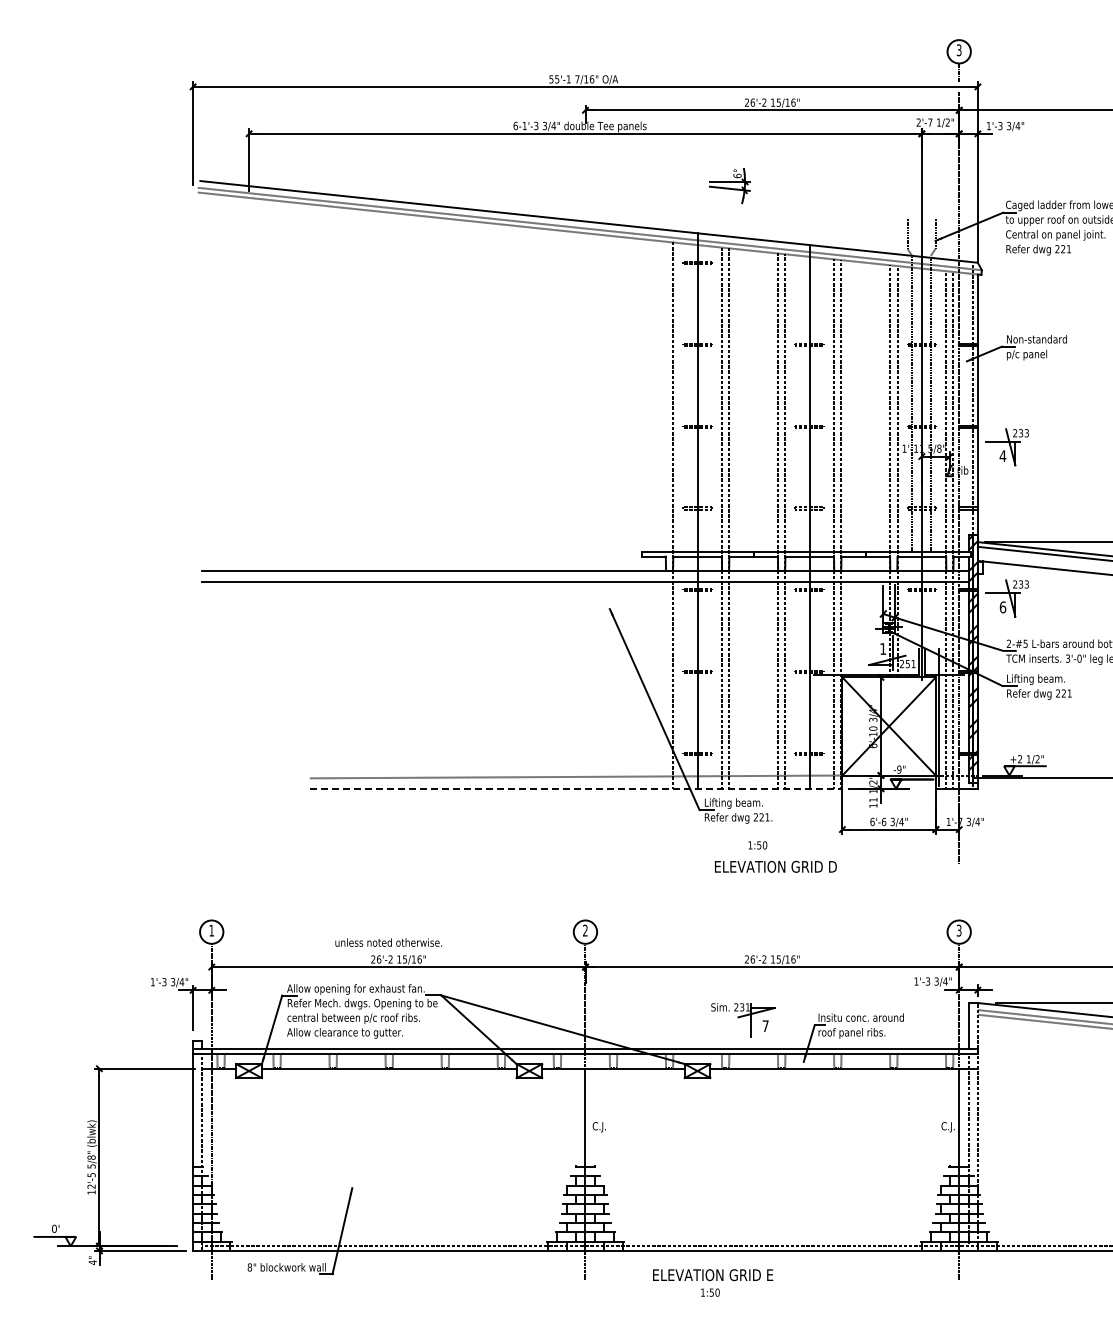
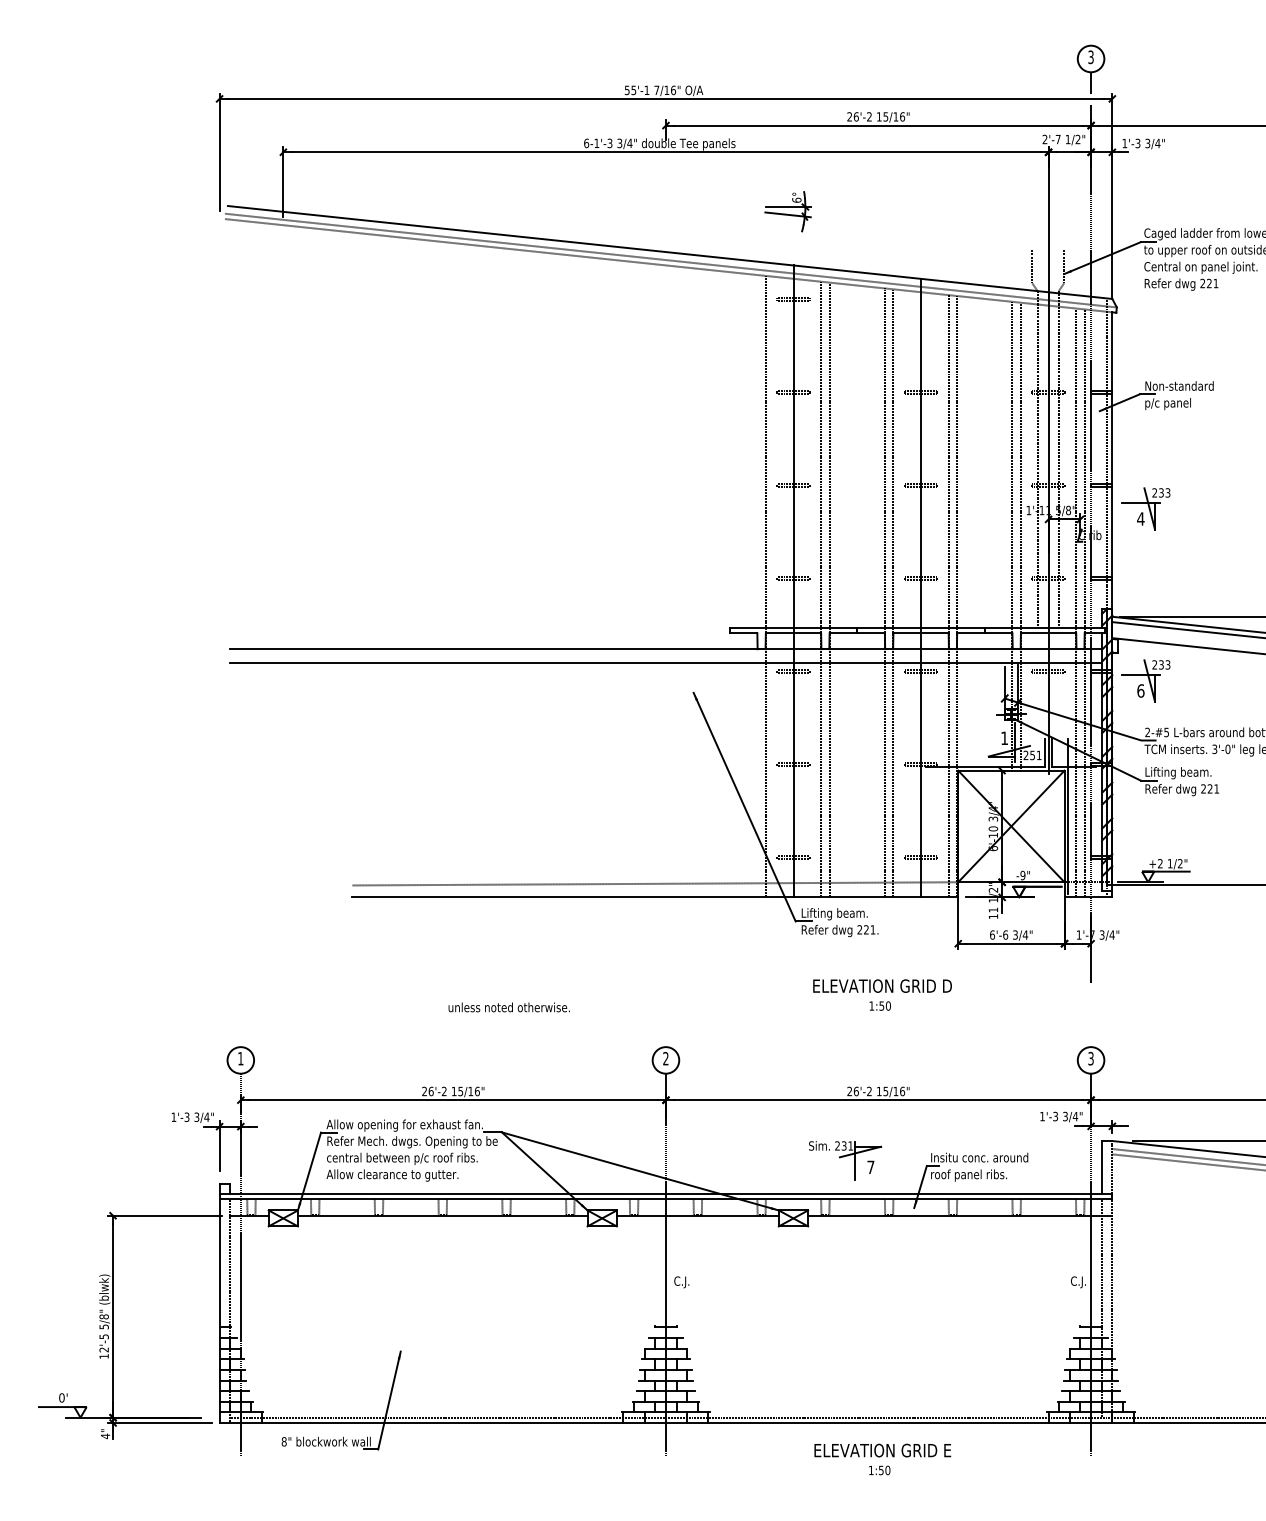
part: (729, 186) -> (787, 212), moved
line: (576, 788) -> (655, 897), dashed -> solid
text: (757, 845) -> (879, 1006), moved
text: (388, 942) -> (509, 1007), moved
text: (713, 1282) -> (883, 1458), moved

